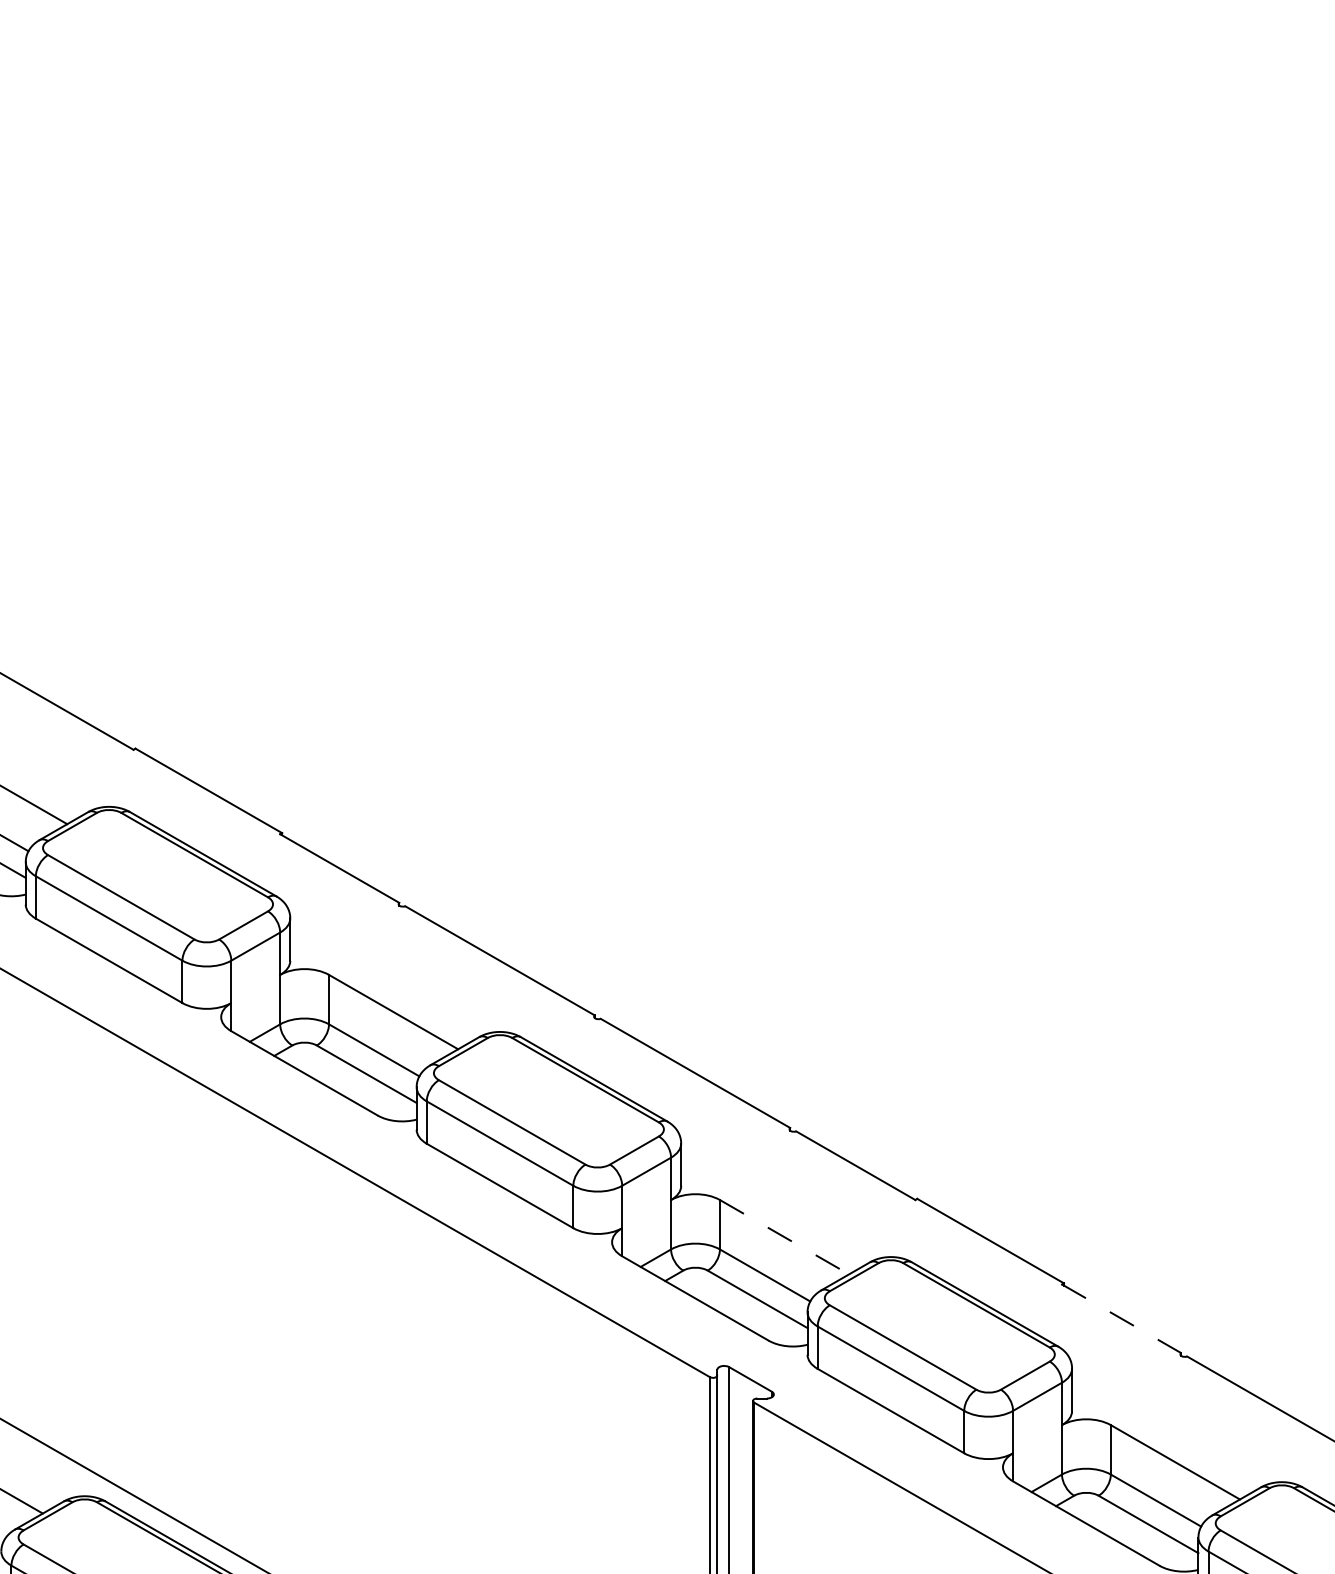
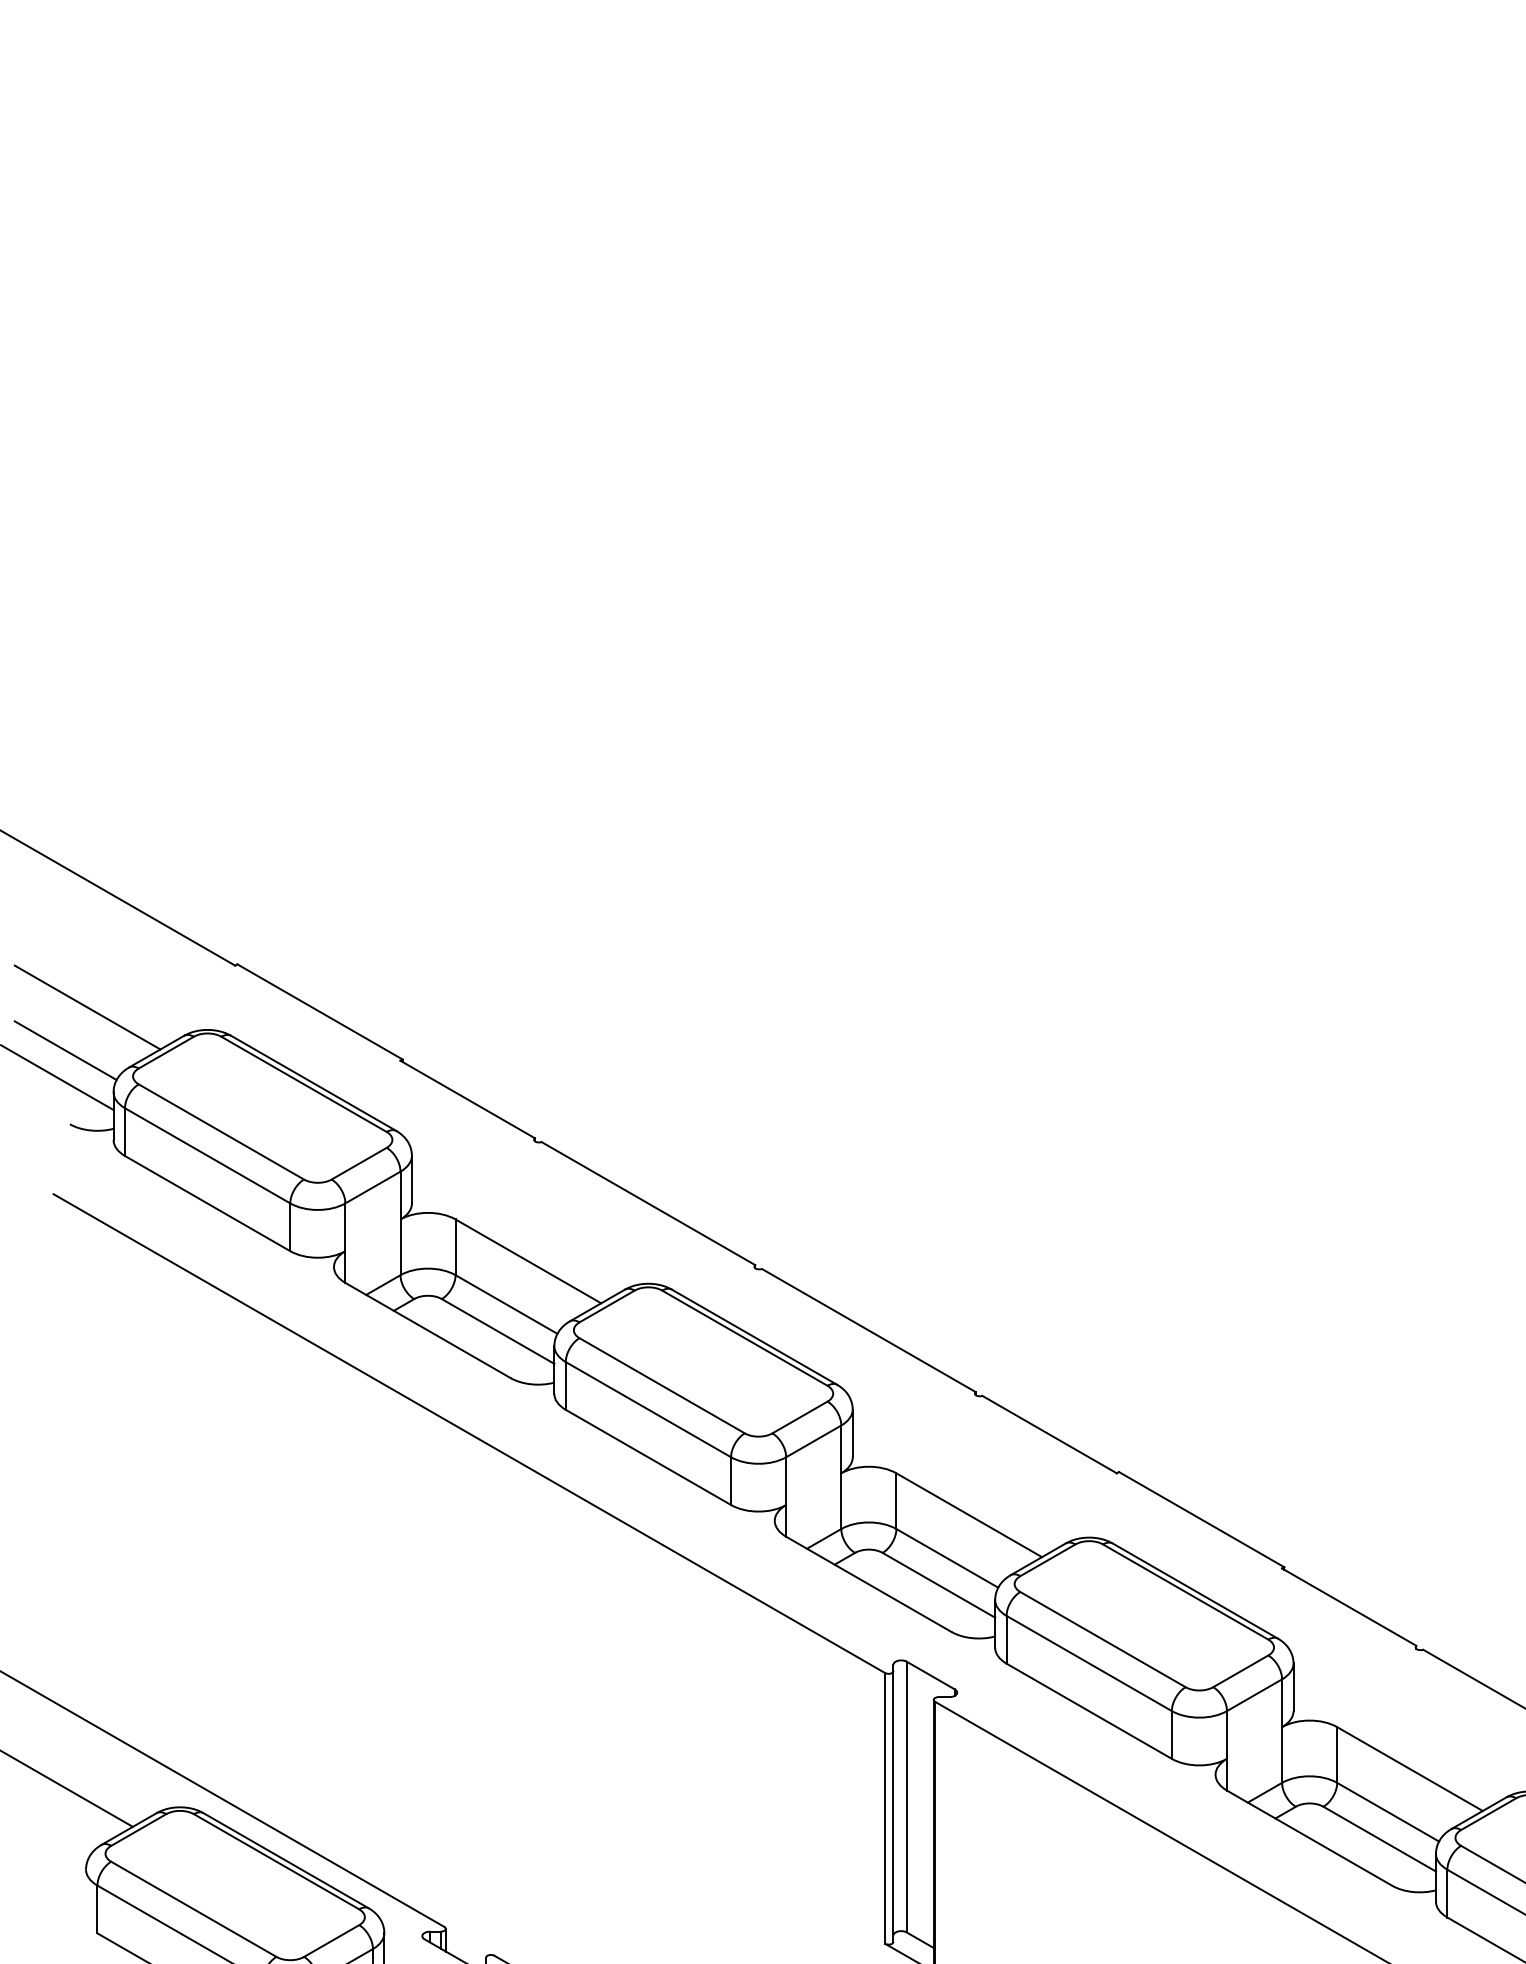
line: (784, 1237) -> (969, 1515), dashed -> solid
line: (1121, 1319) -> (1349, 1607), dashed -> solid

